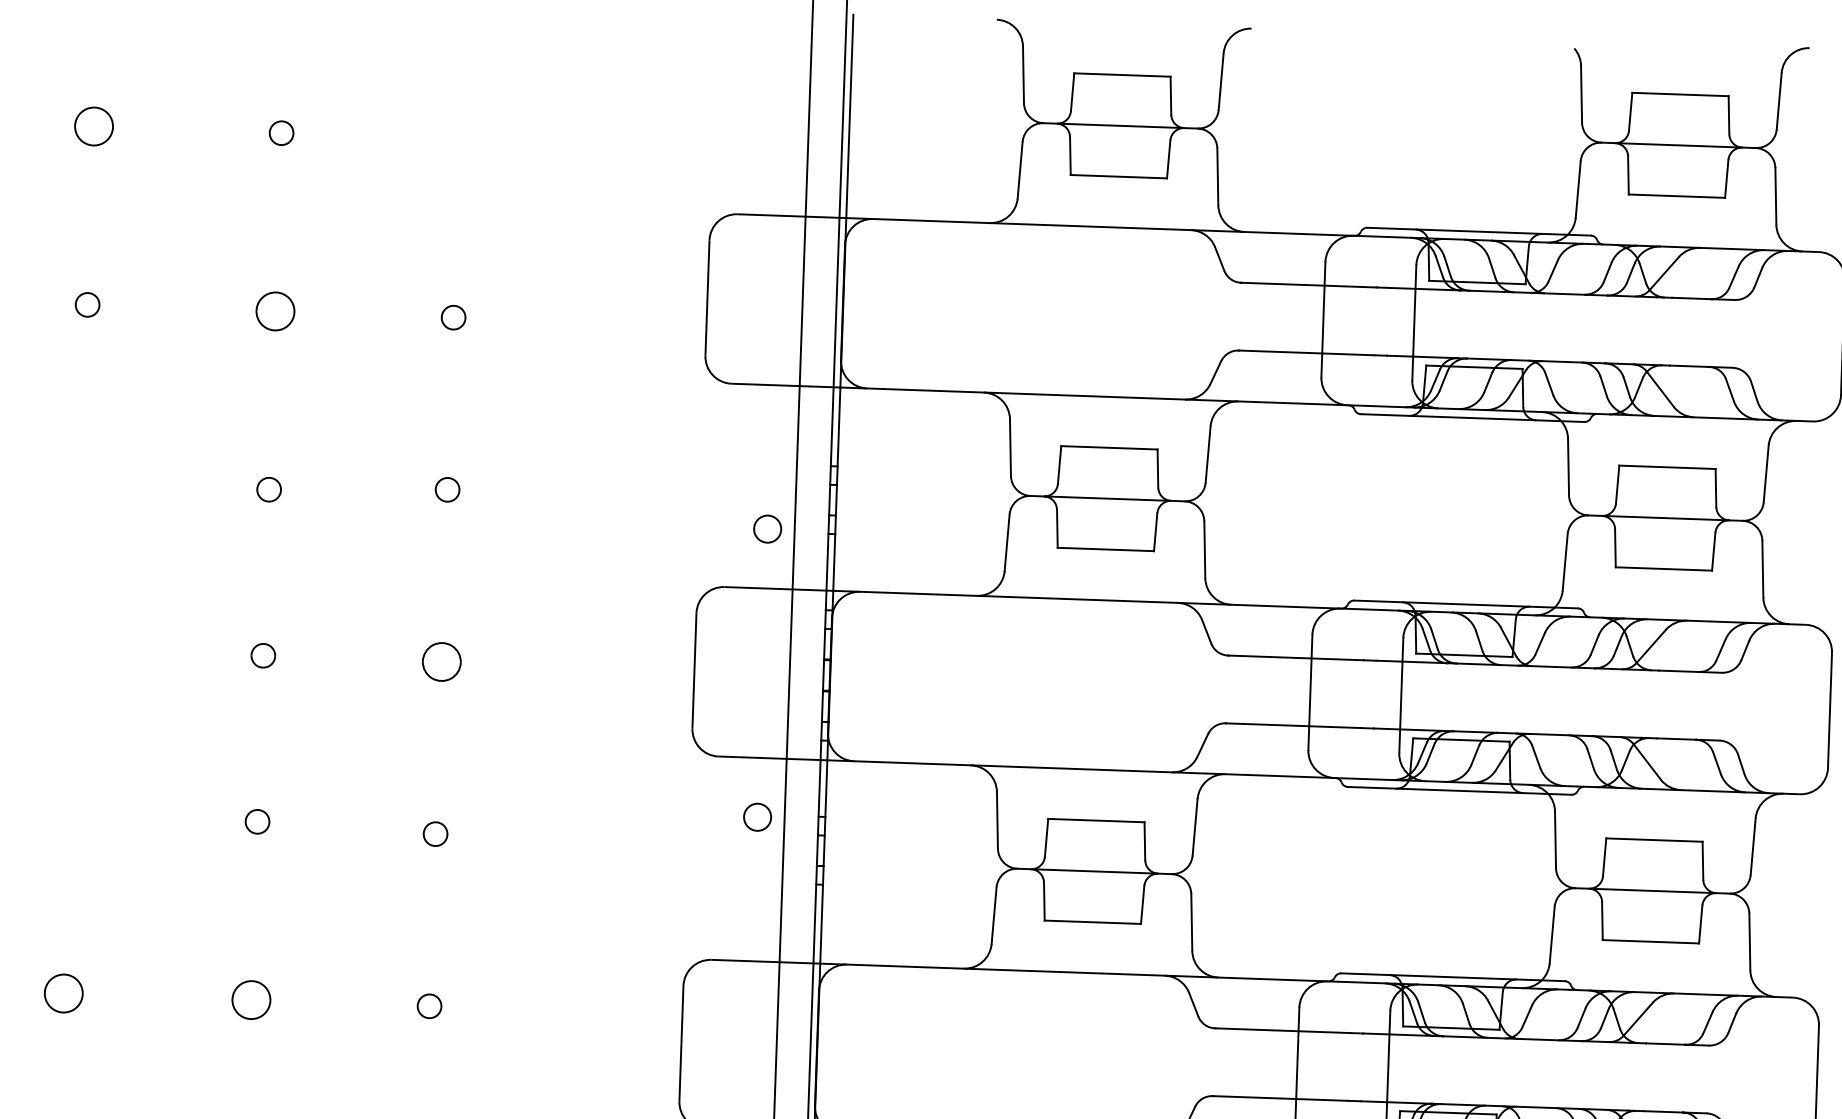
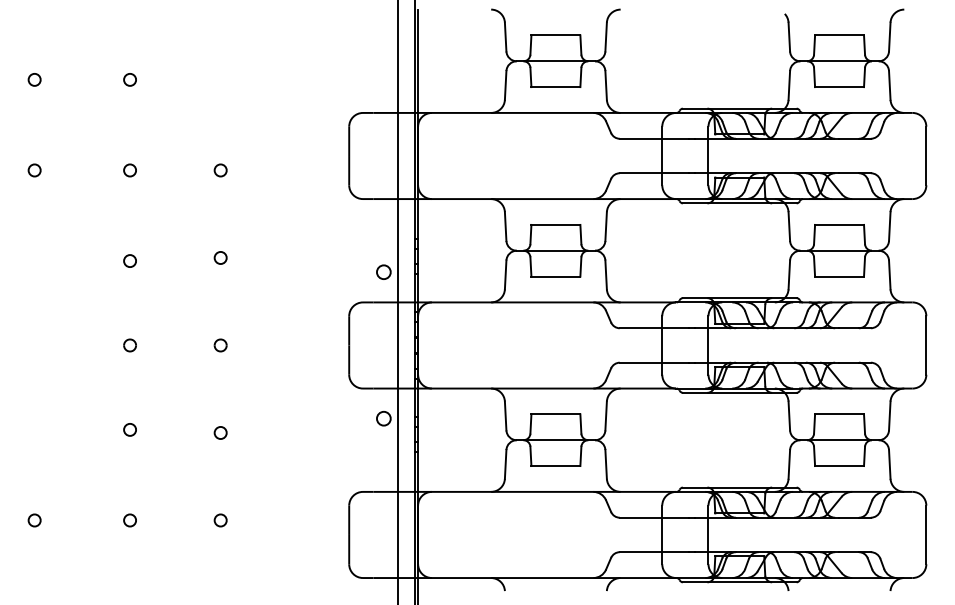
circle: (93, 125) -> (34, 79), size x0.62
circle: (274, 311) -> (129, 170), size x0.62
part: (441, 662) -> (220, 345), size x0.62
circle: (63, 993) -> (34, 520), size x0.62
circle: (250, 1000) -> (129, 520), size x0.62

